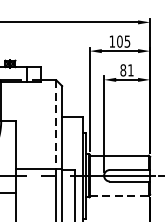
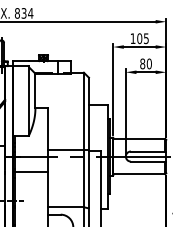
text: (129, 69) -> (148, 63), 81 -> 80
line: (55, 124) -> (83, 111), dashed -> solid
line: (119, 196) -> (139, 174), dashed -> solid

